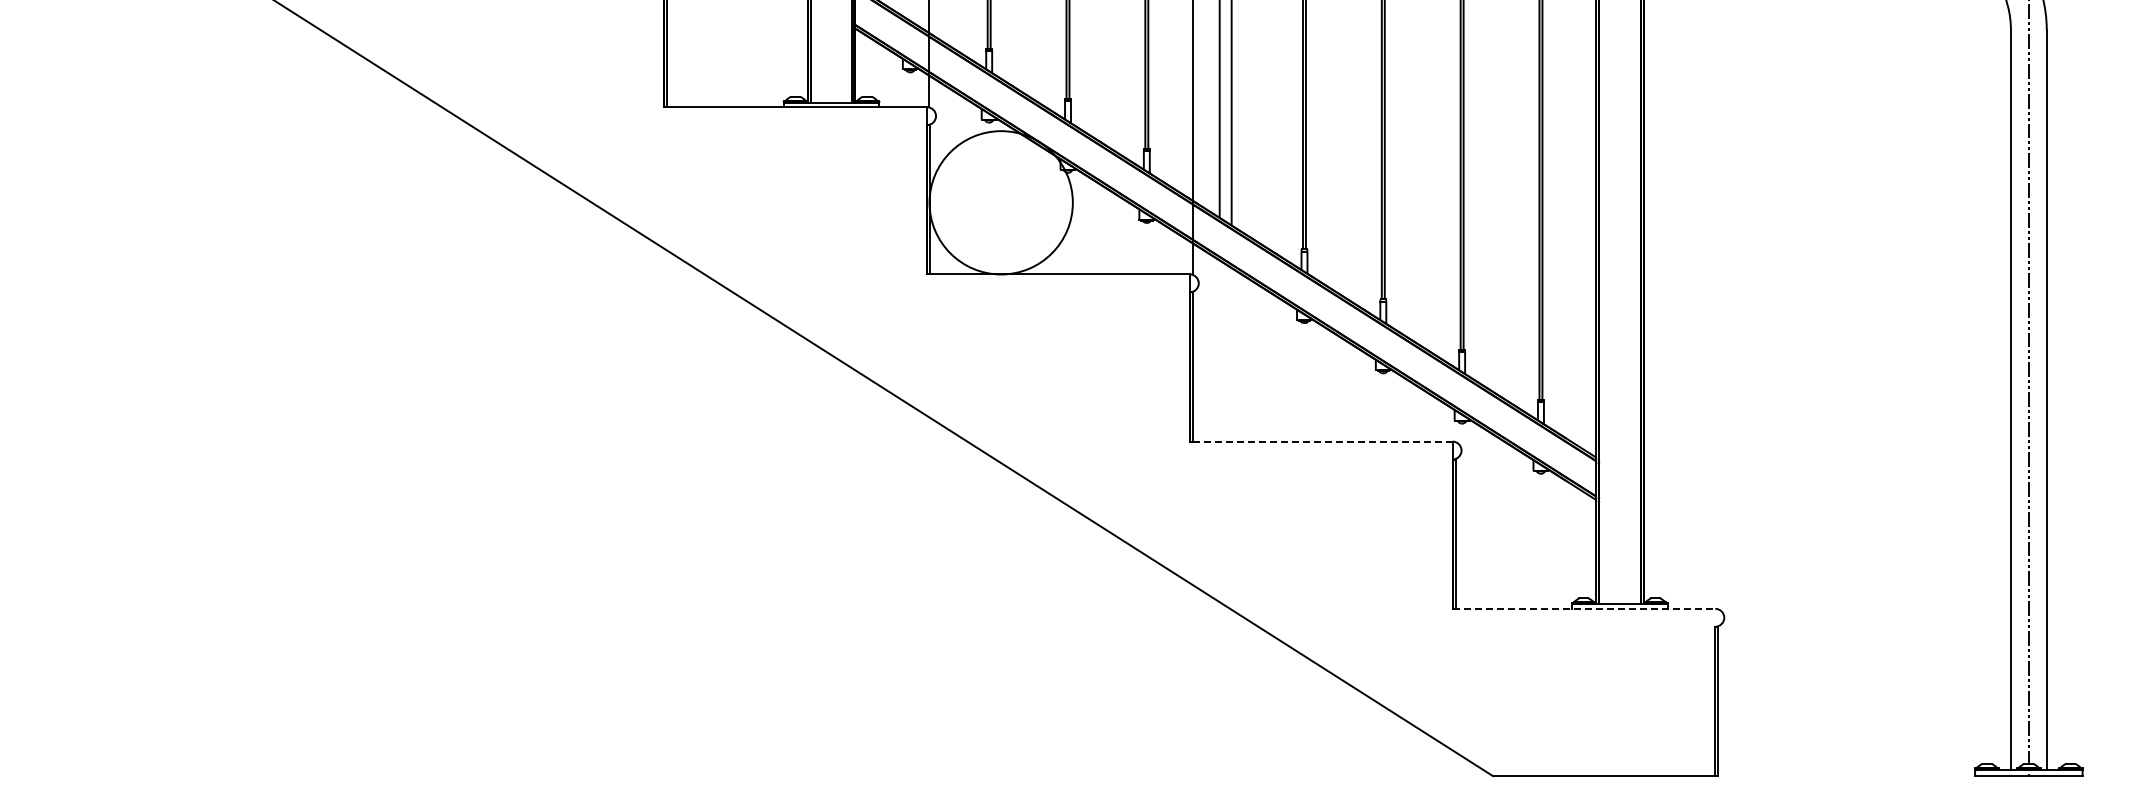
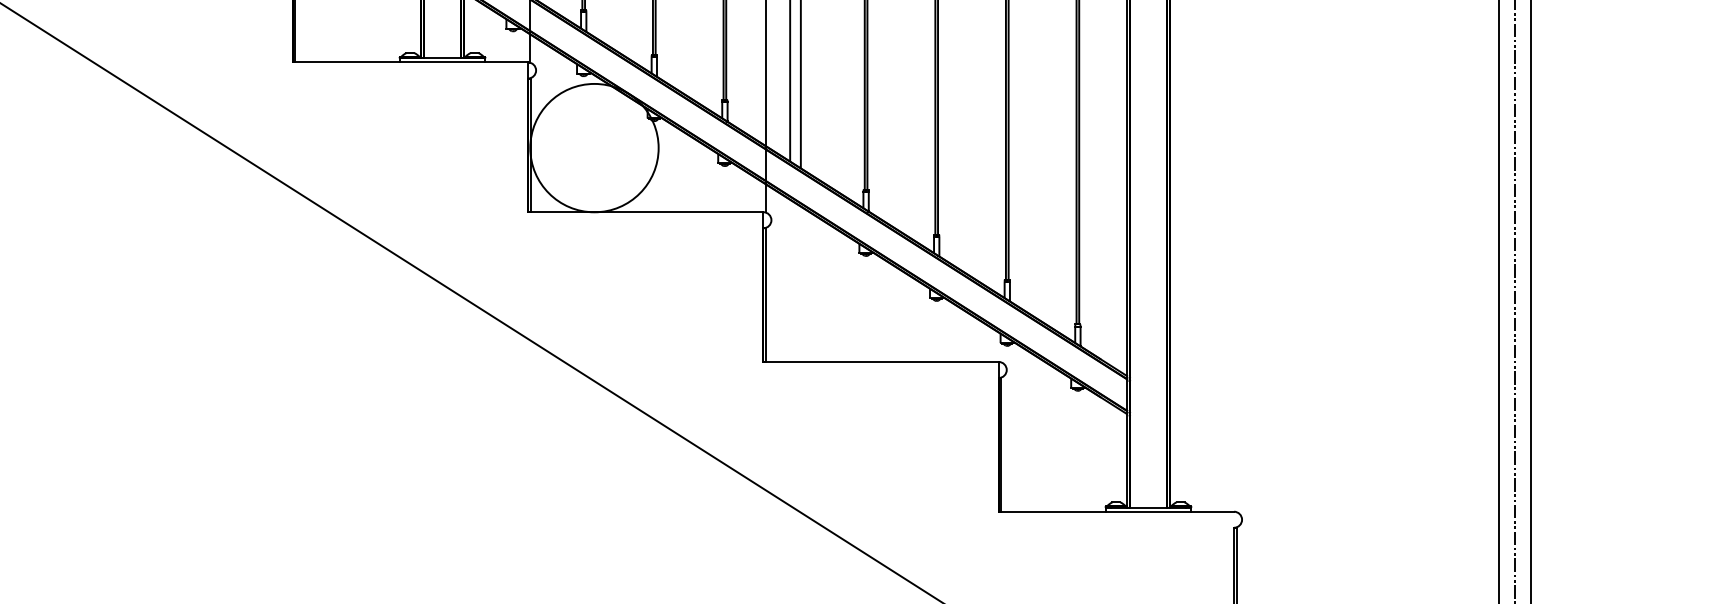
line: (1320, 441) -> (880, 361), dashed -> solid
line: (1584, 608) -> (1116, 511), dashed -> solid

